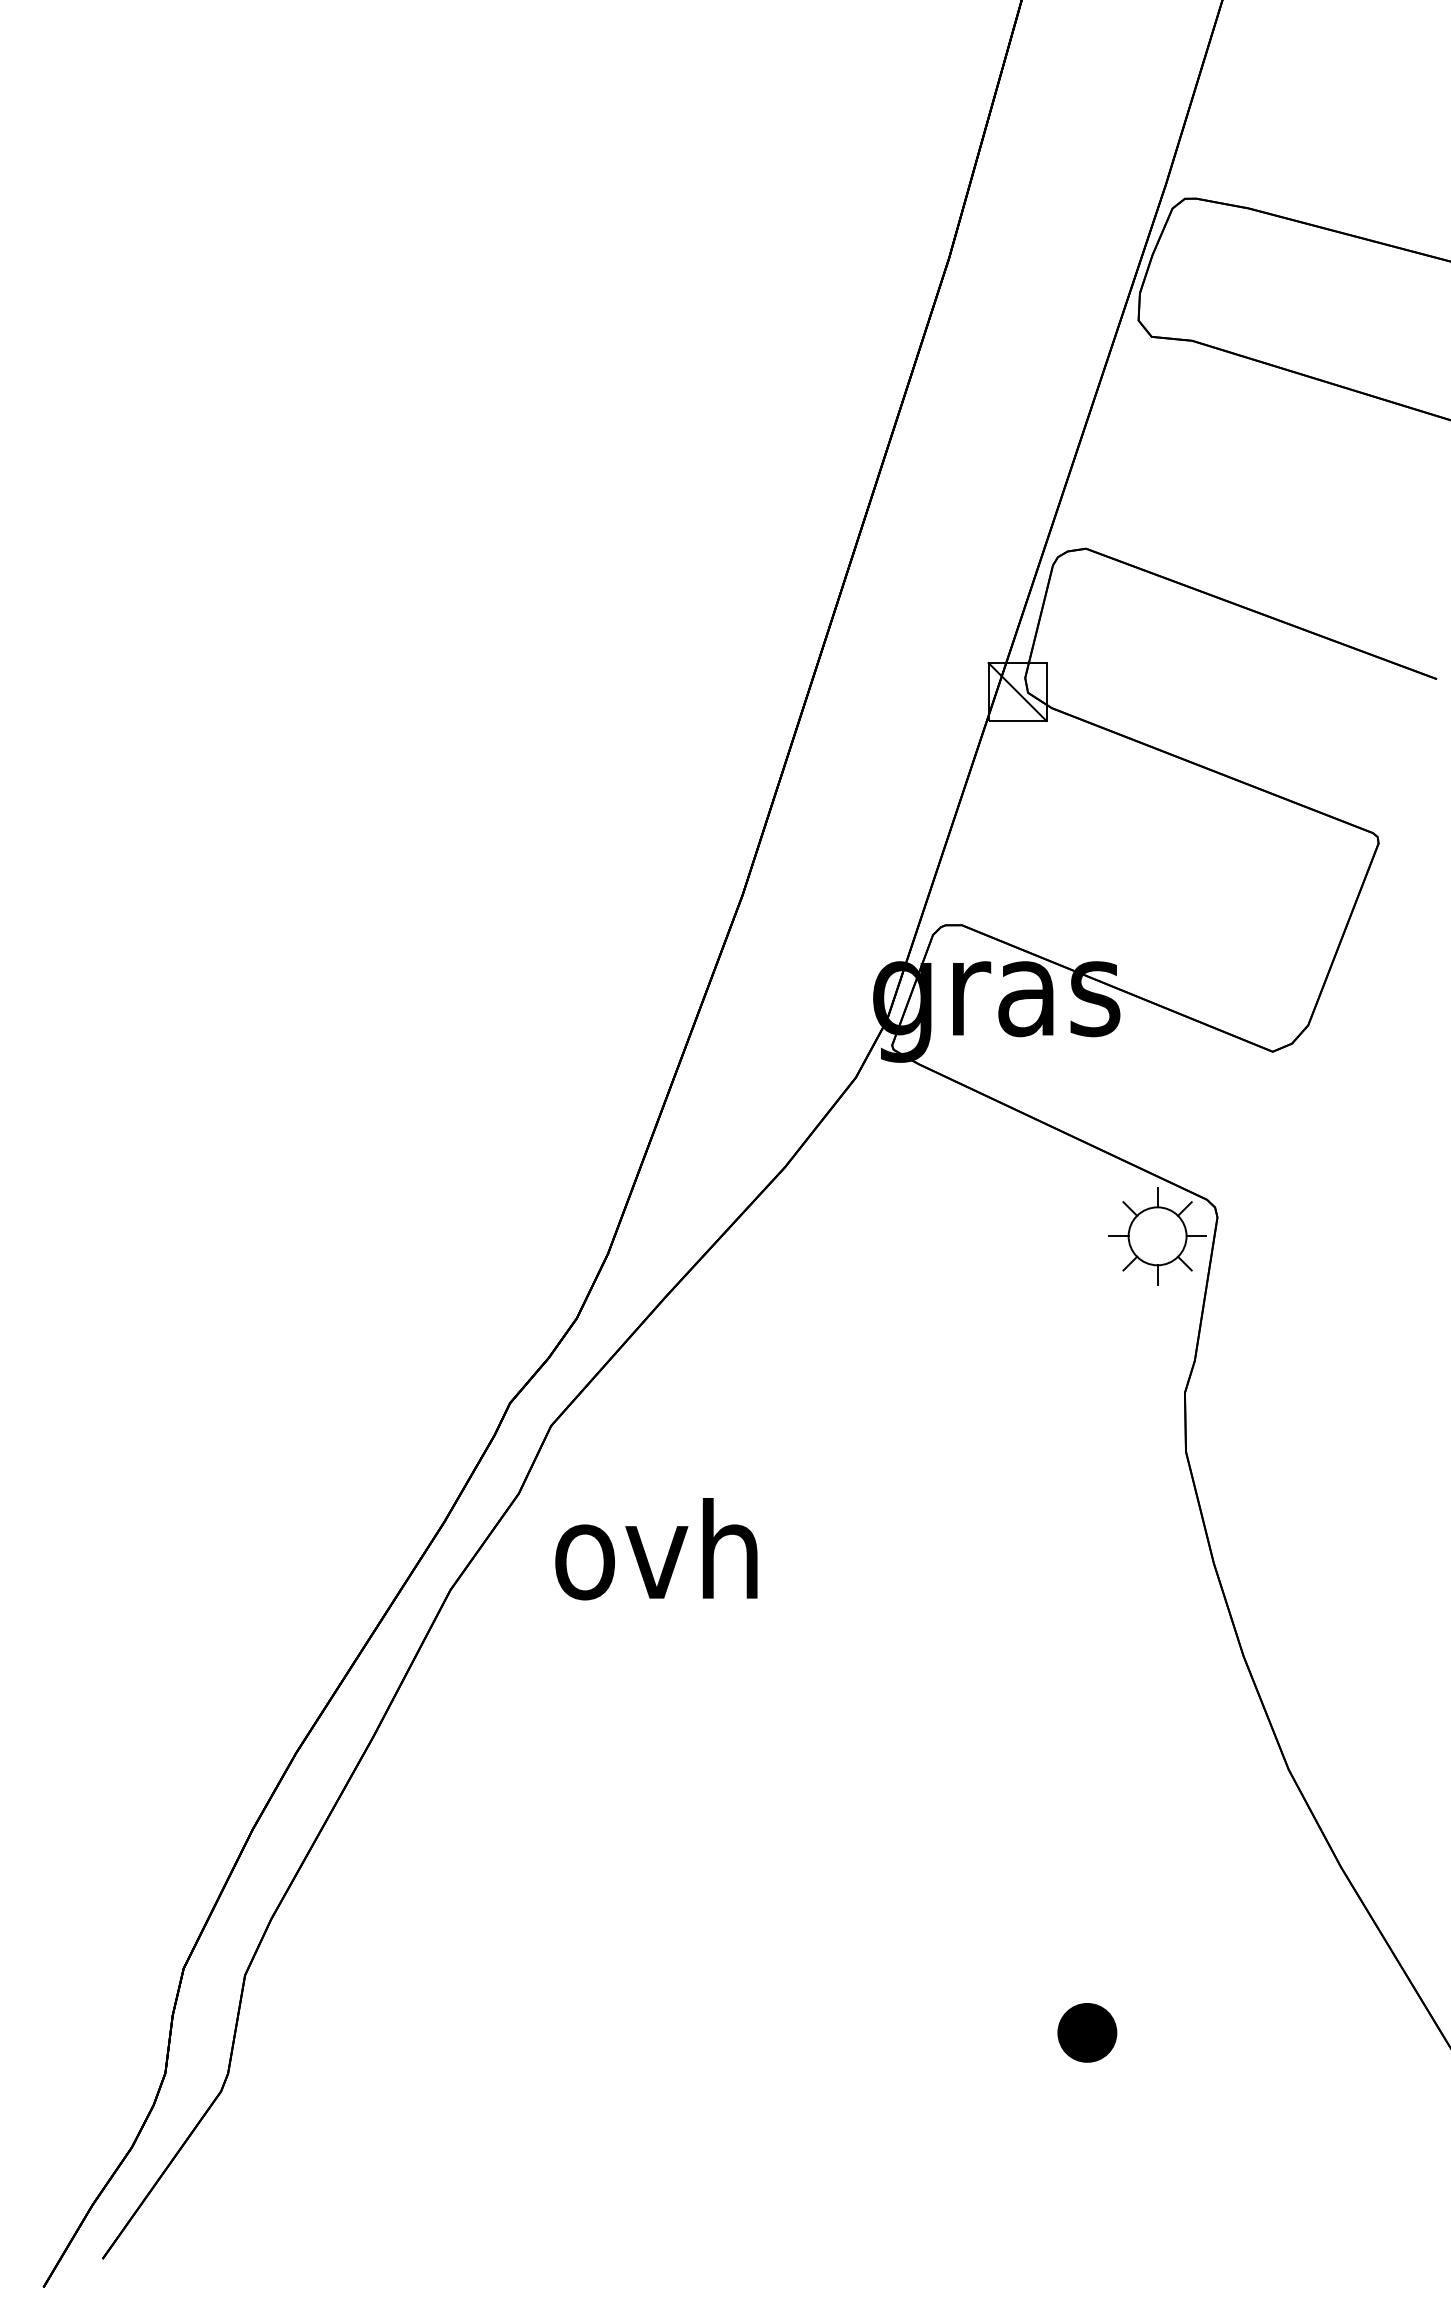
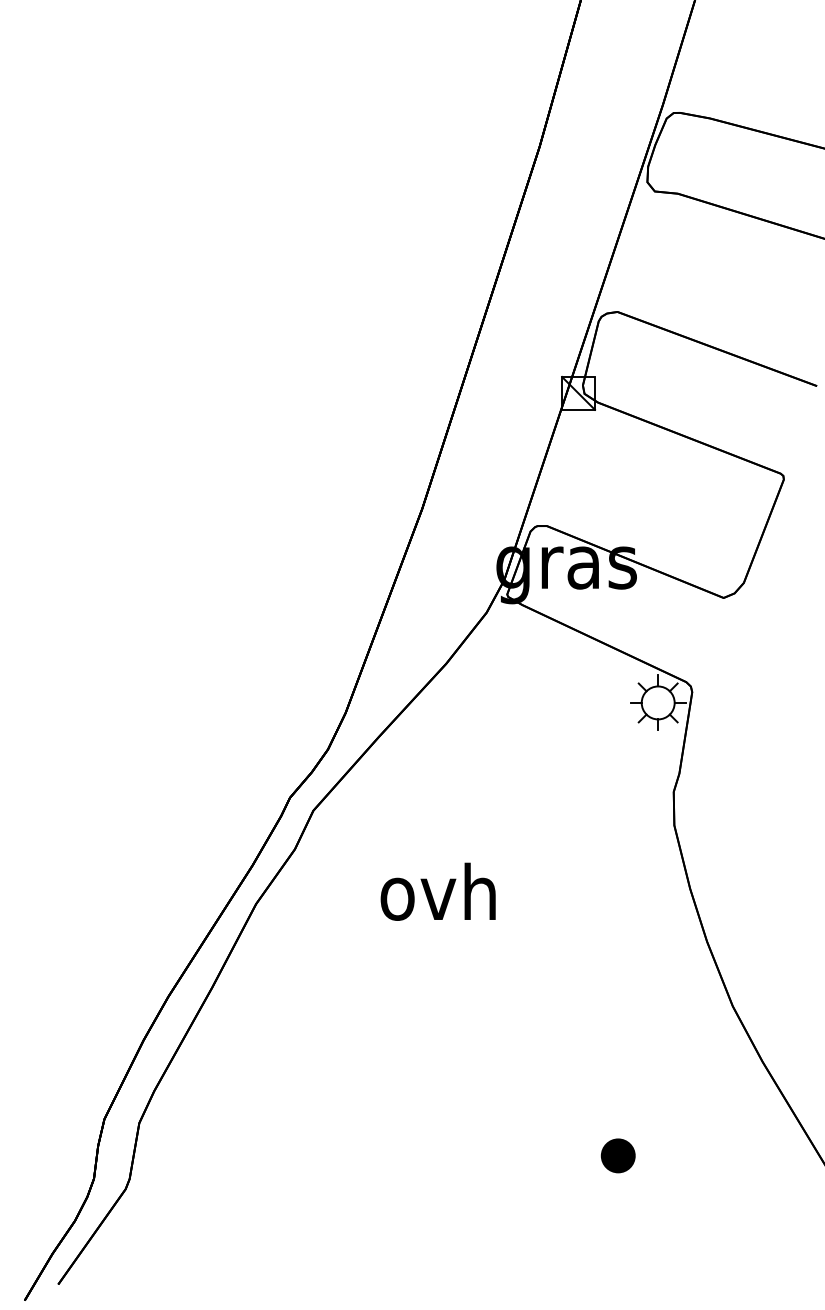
text: (655, 1548) -> (437, 891), moved

